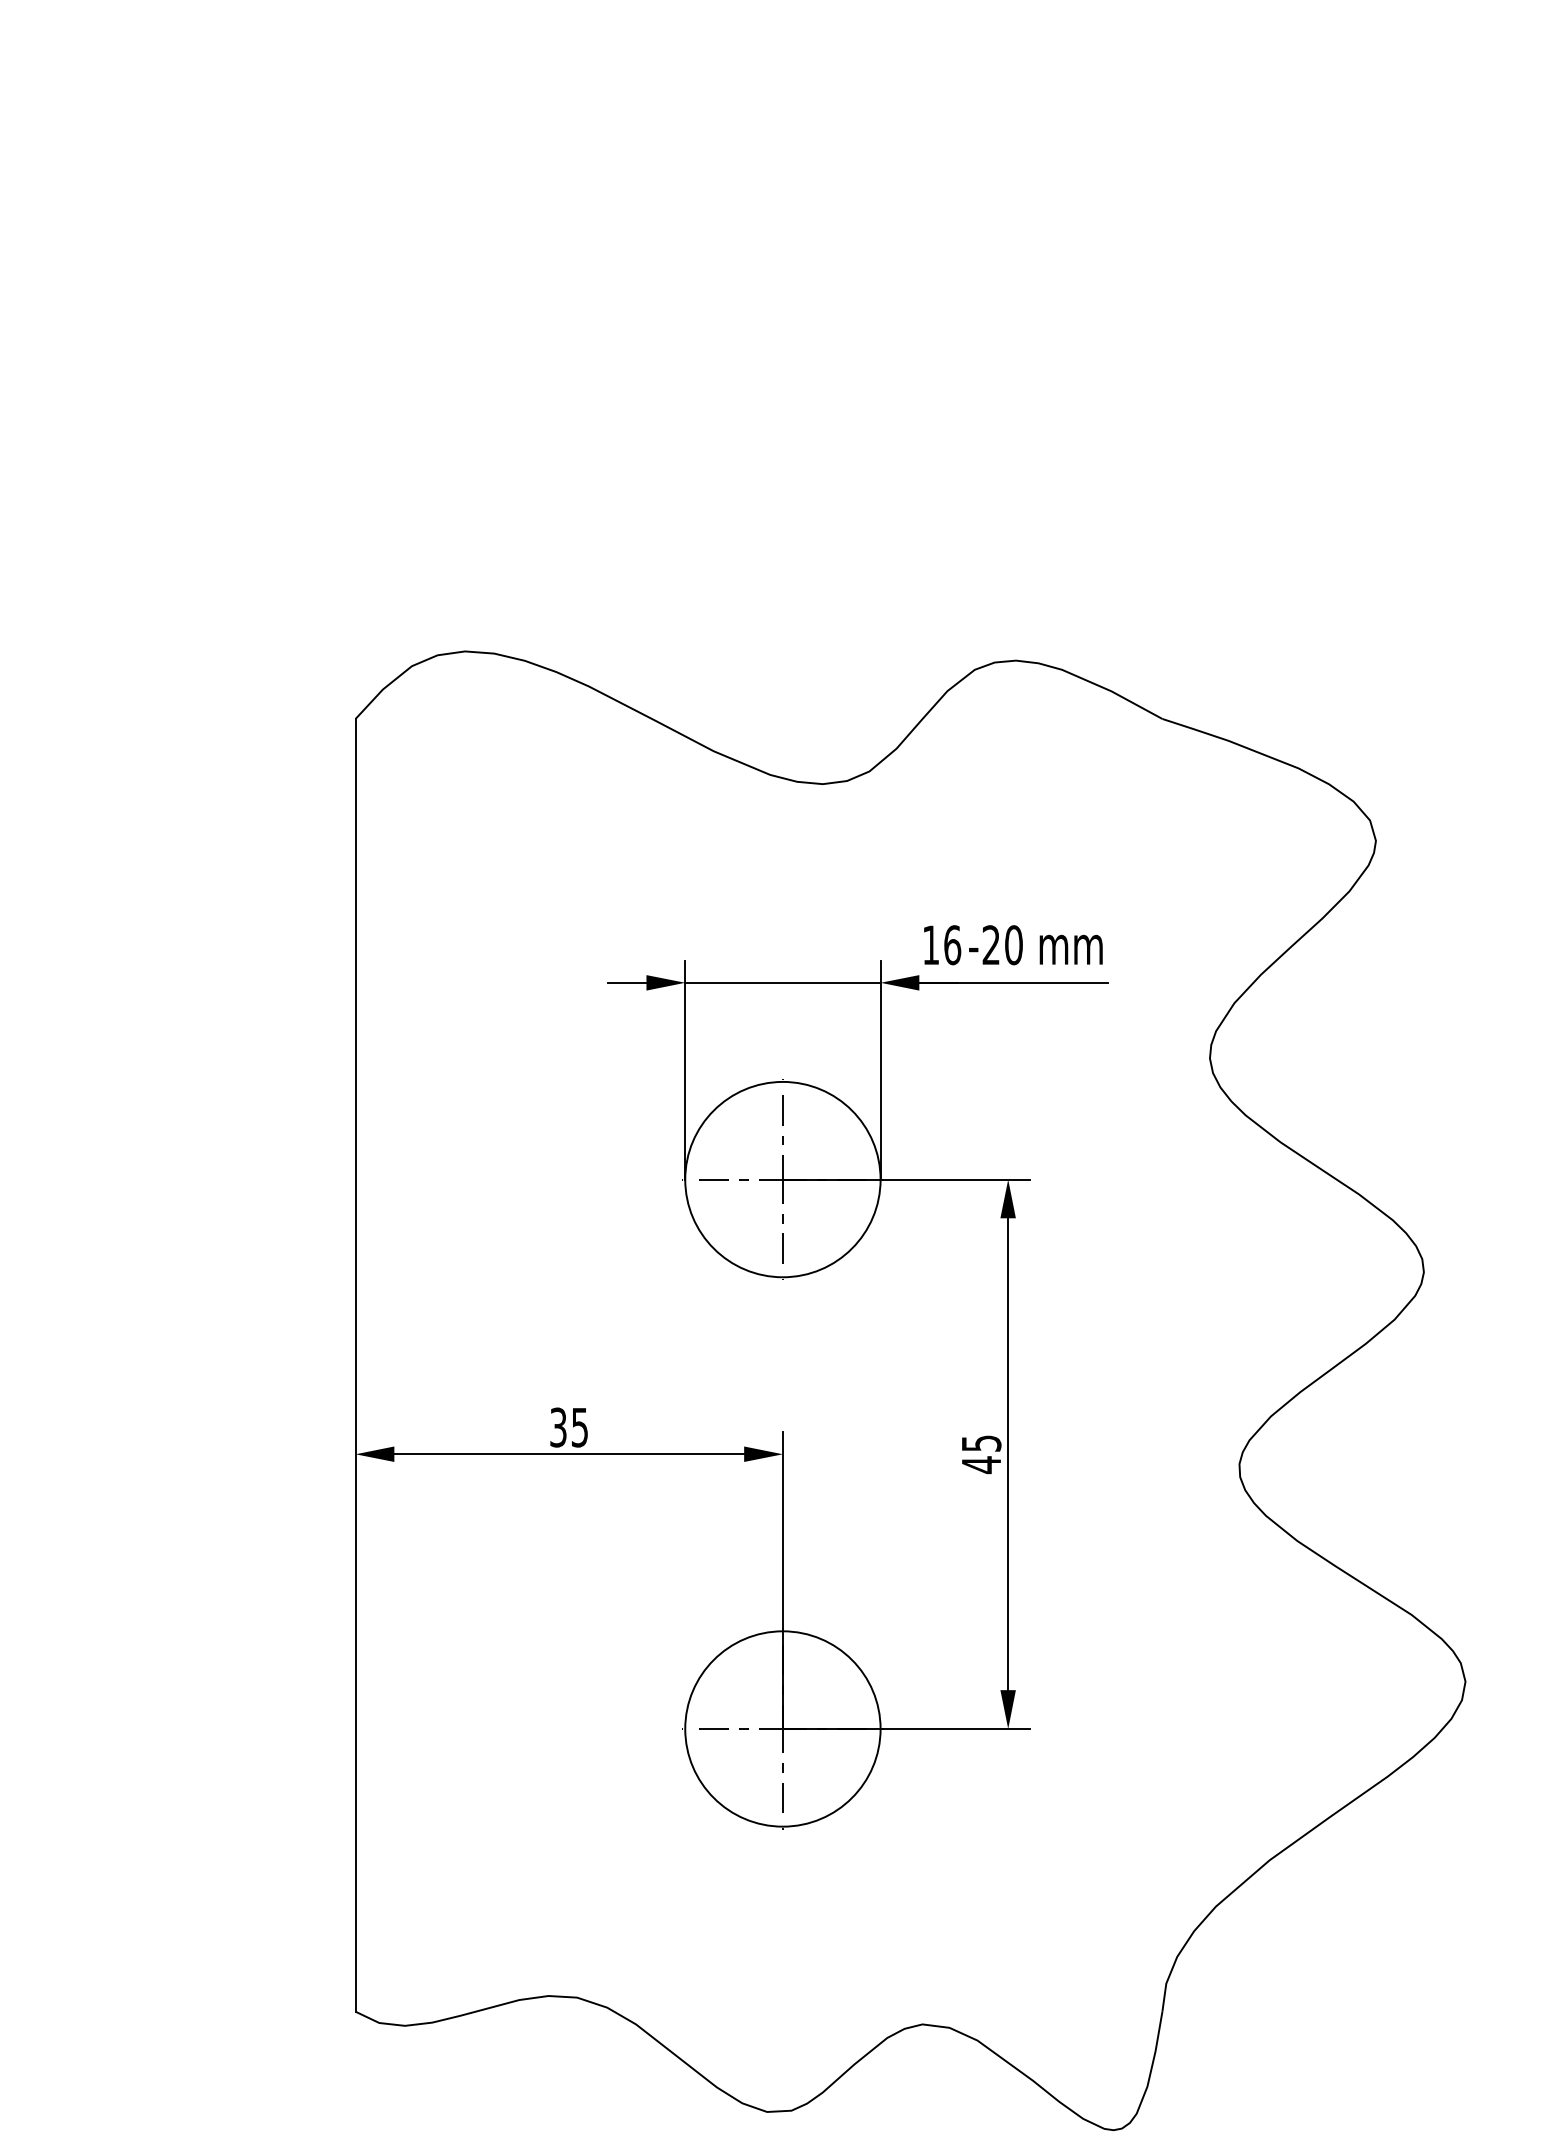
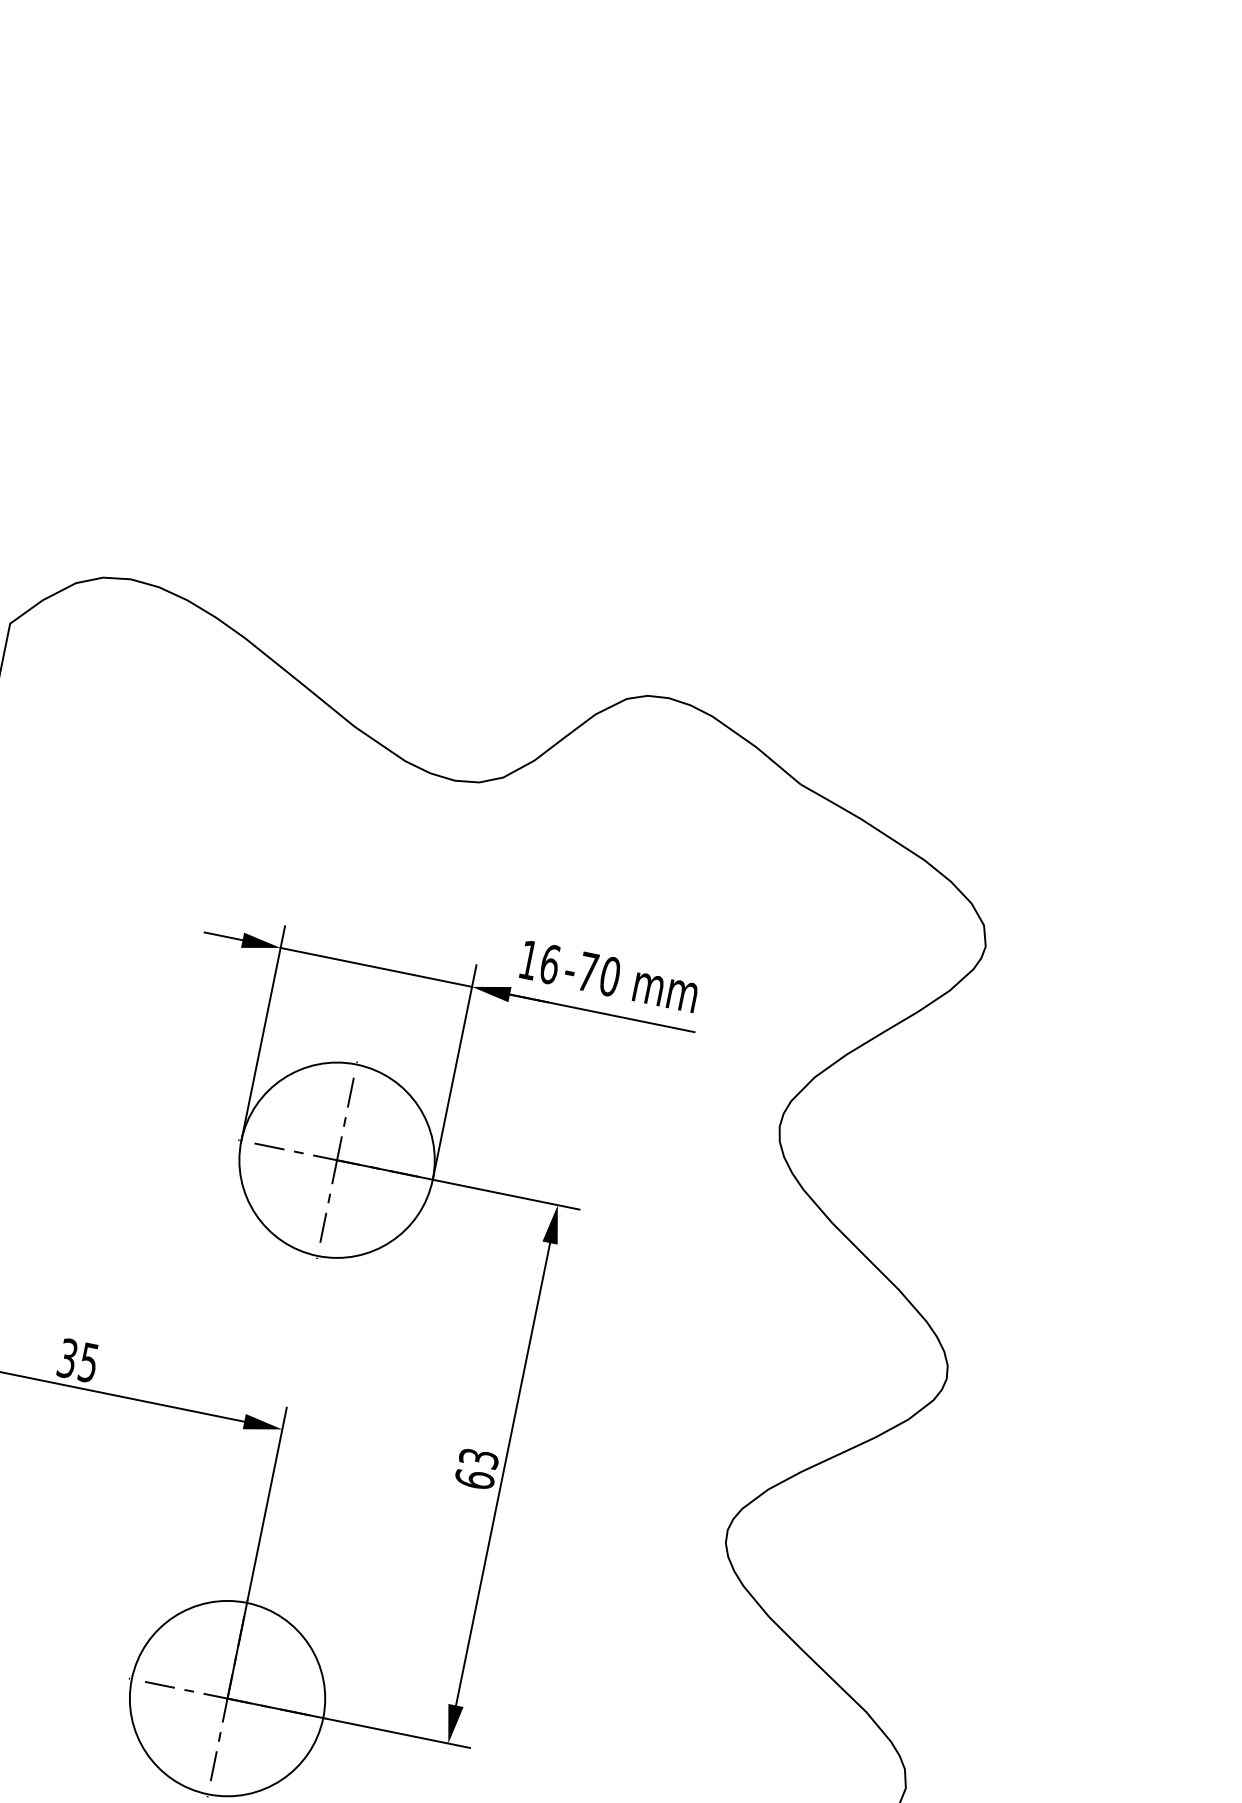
text: (990, 944) -> (587, 971), -20 -> -70
text: (981, 1454) -> (476, 1469), 45 -> 63

